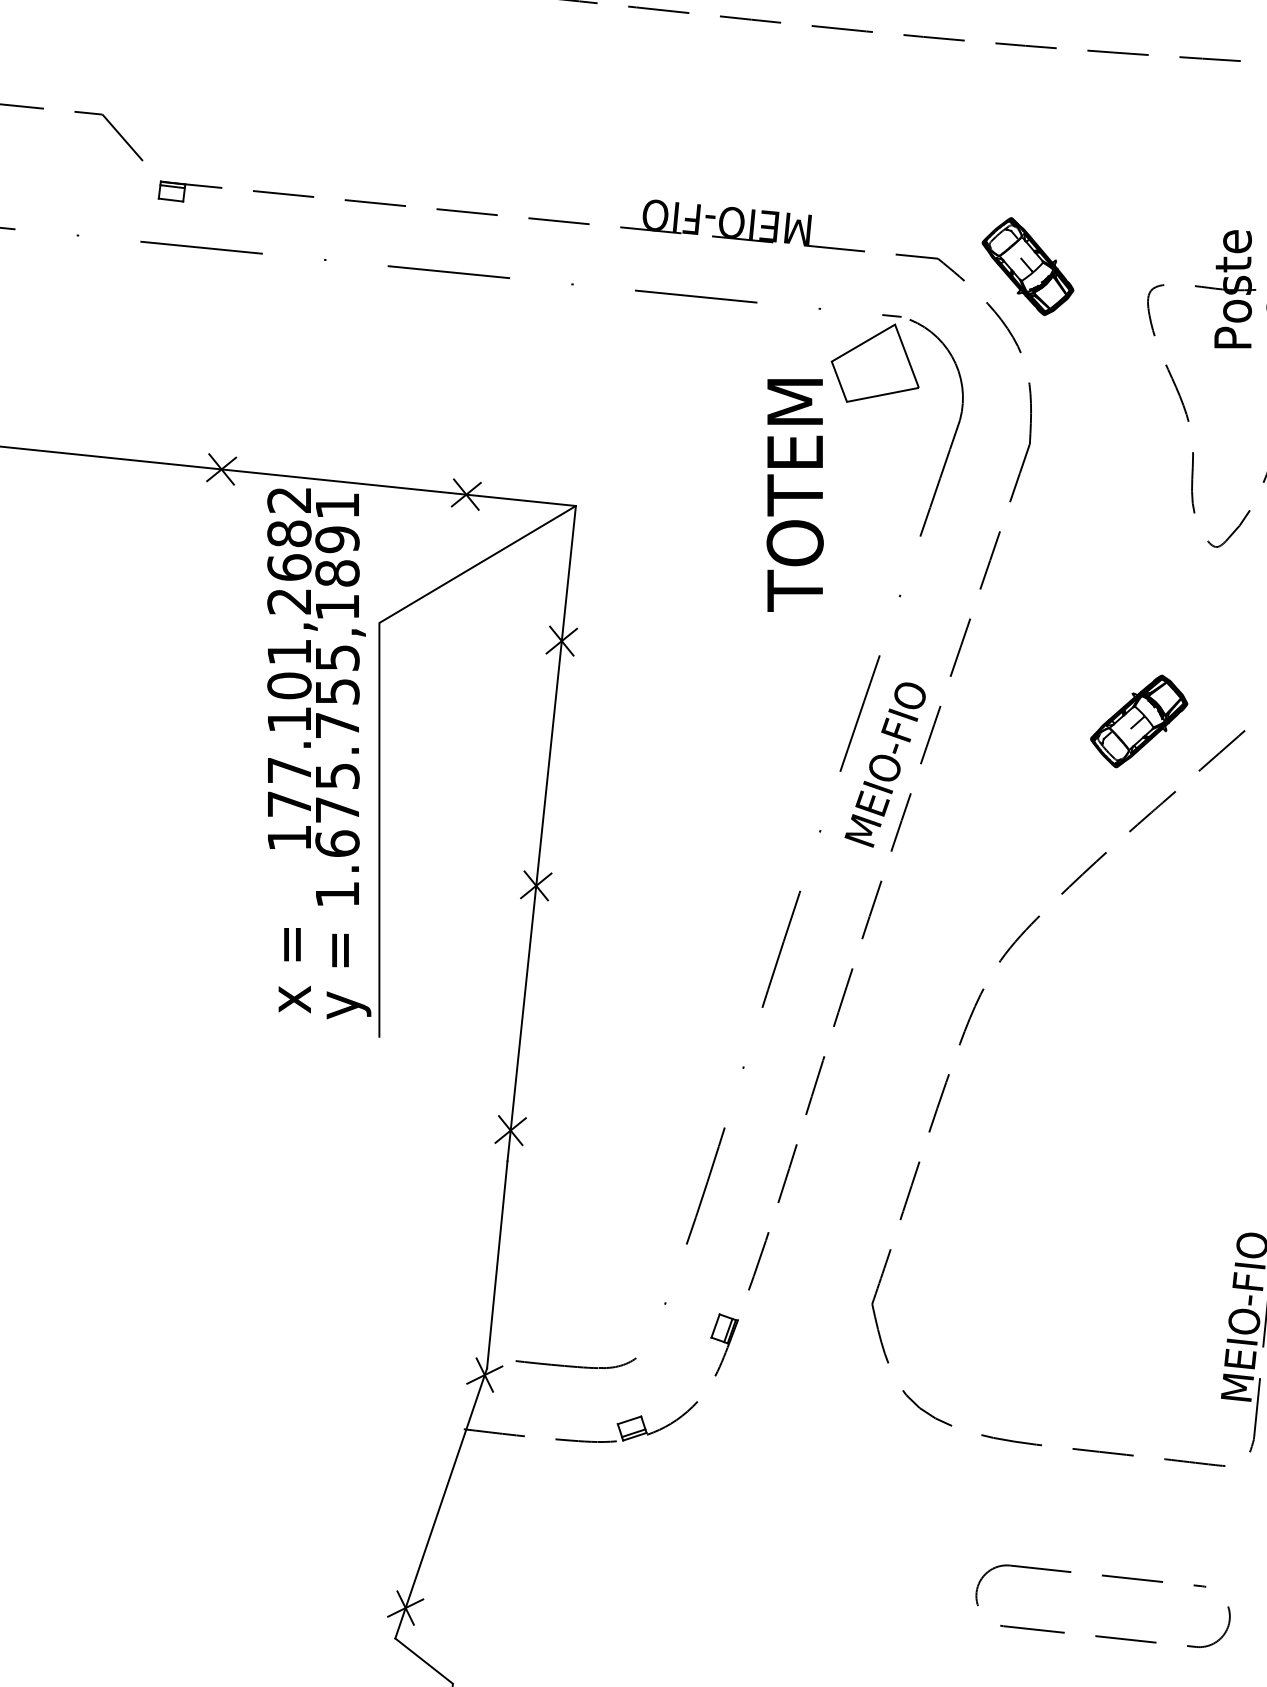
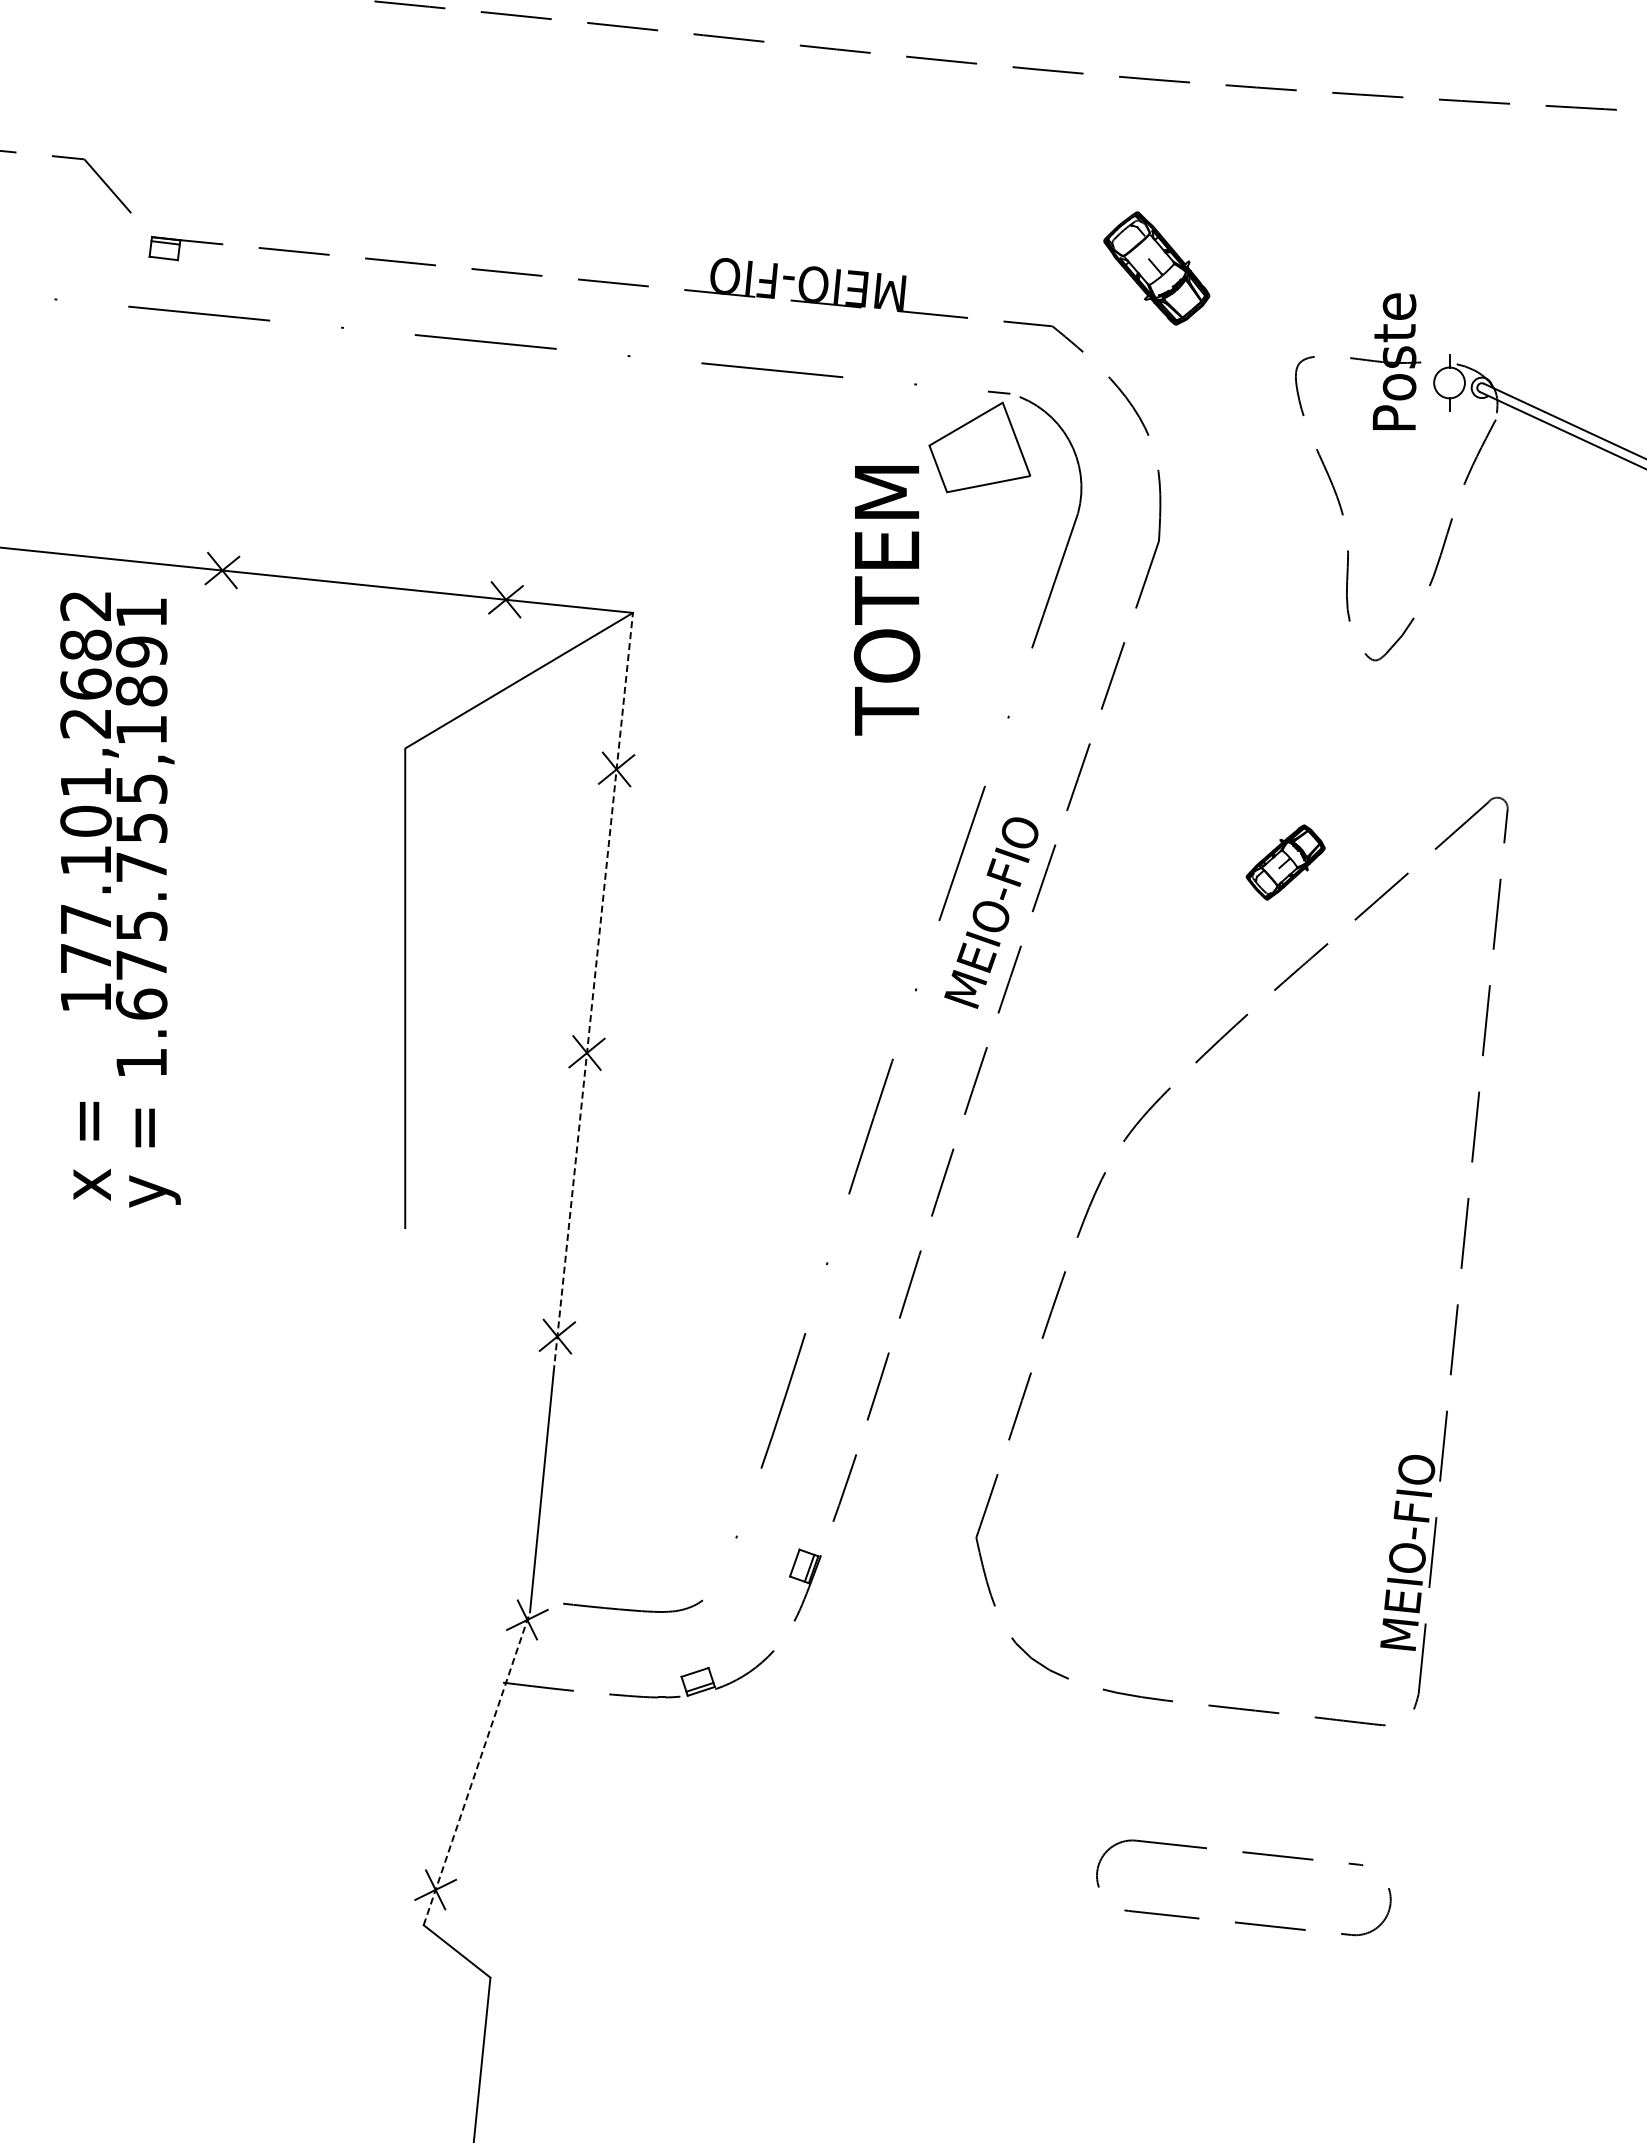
part: (1027, 266) -> (1156, 268), moved
part: (1139, 721) -> (1285, 862), size x0.7
text: (319, 753) -> (120, 899), moved
line: (541, 833) -> (593, 992), solid -> dashed
line: (441, 1503) -> (477, 1768), solid -> dashed

